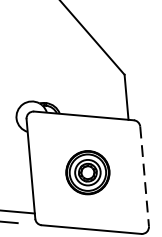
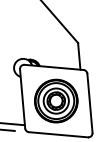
part: (88, 171) -> (56, 100), size x1.67
line: (143, 176) -> (89, 103), dashed -> solid

